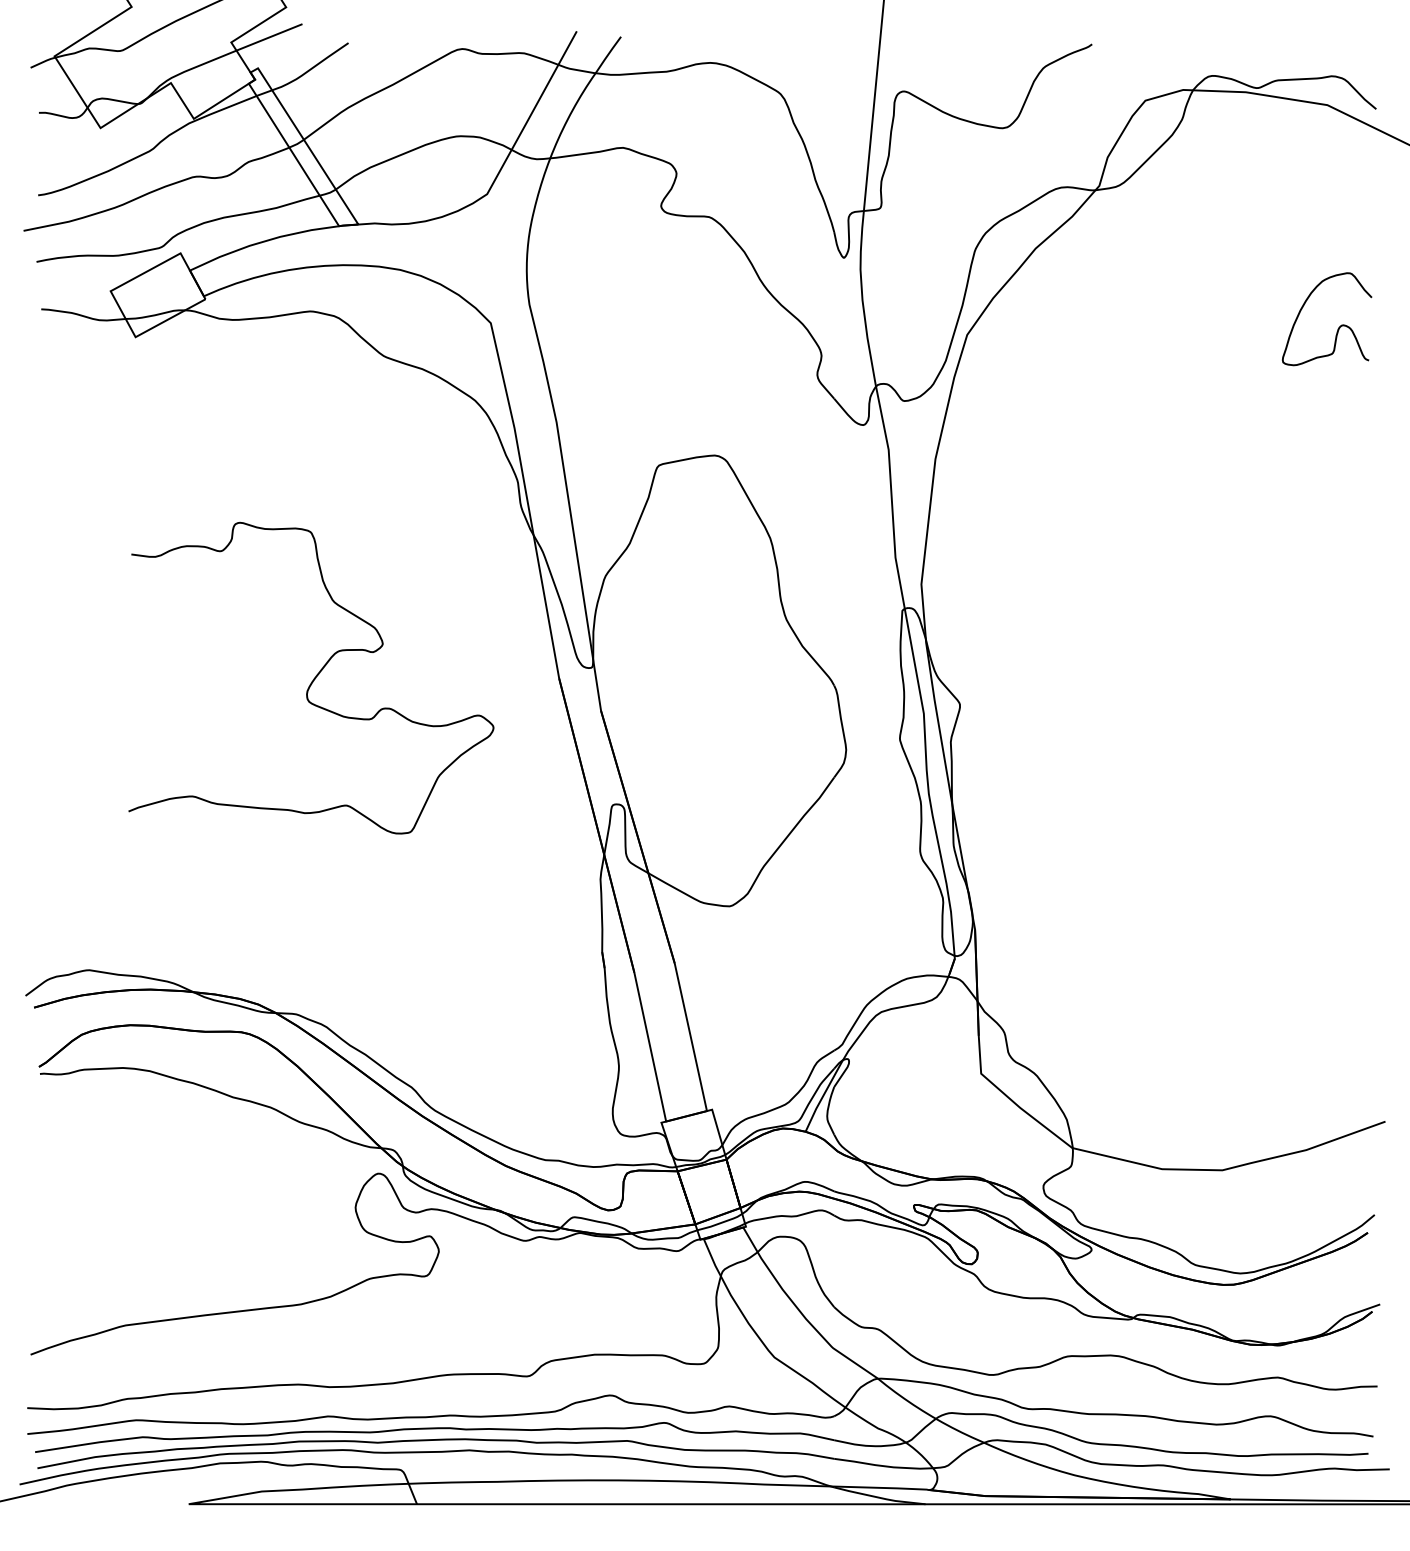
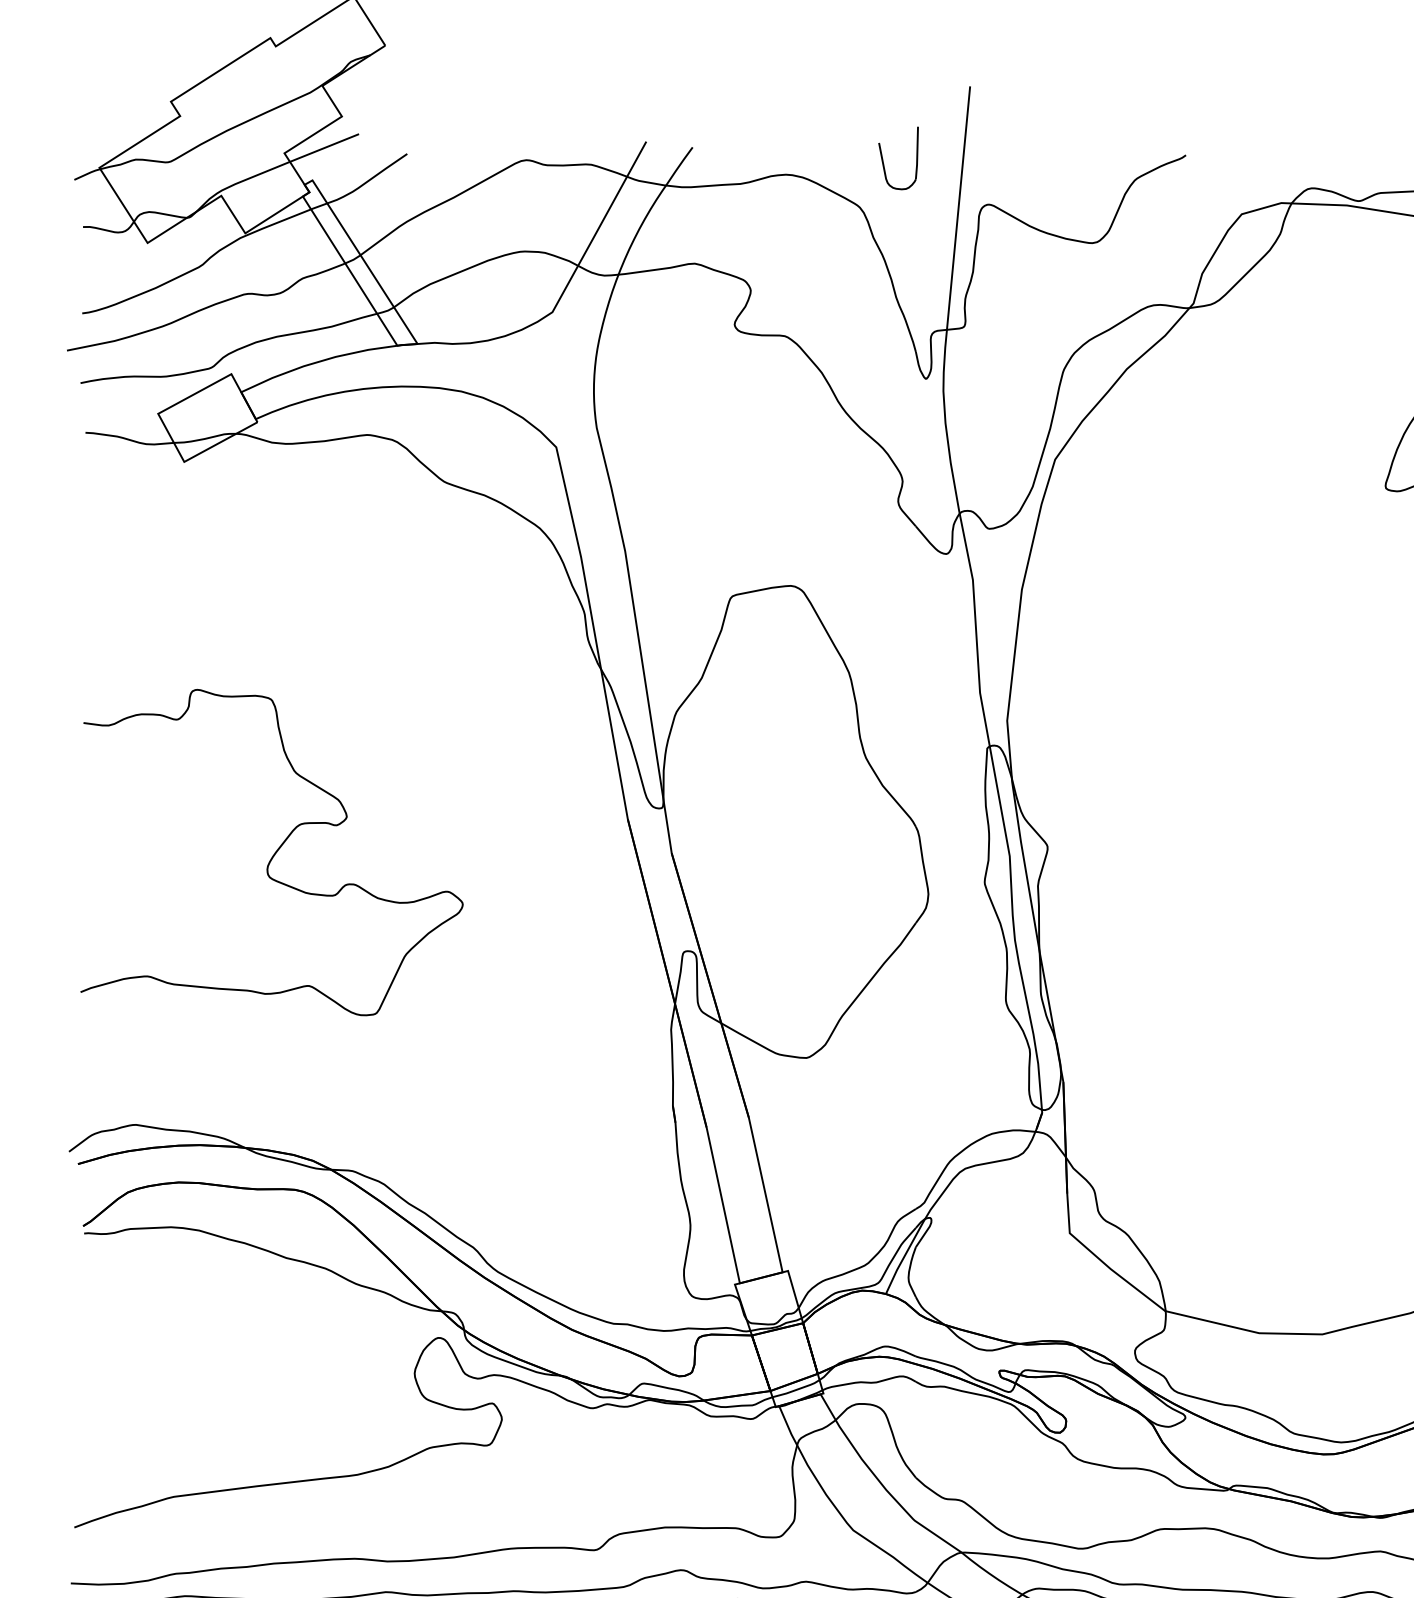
part: (803, 48) -> (883, 159), added
curve: (313, 678) -> (274, 852), moved

